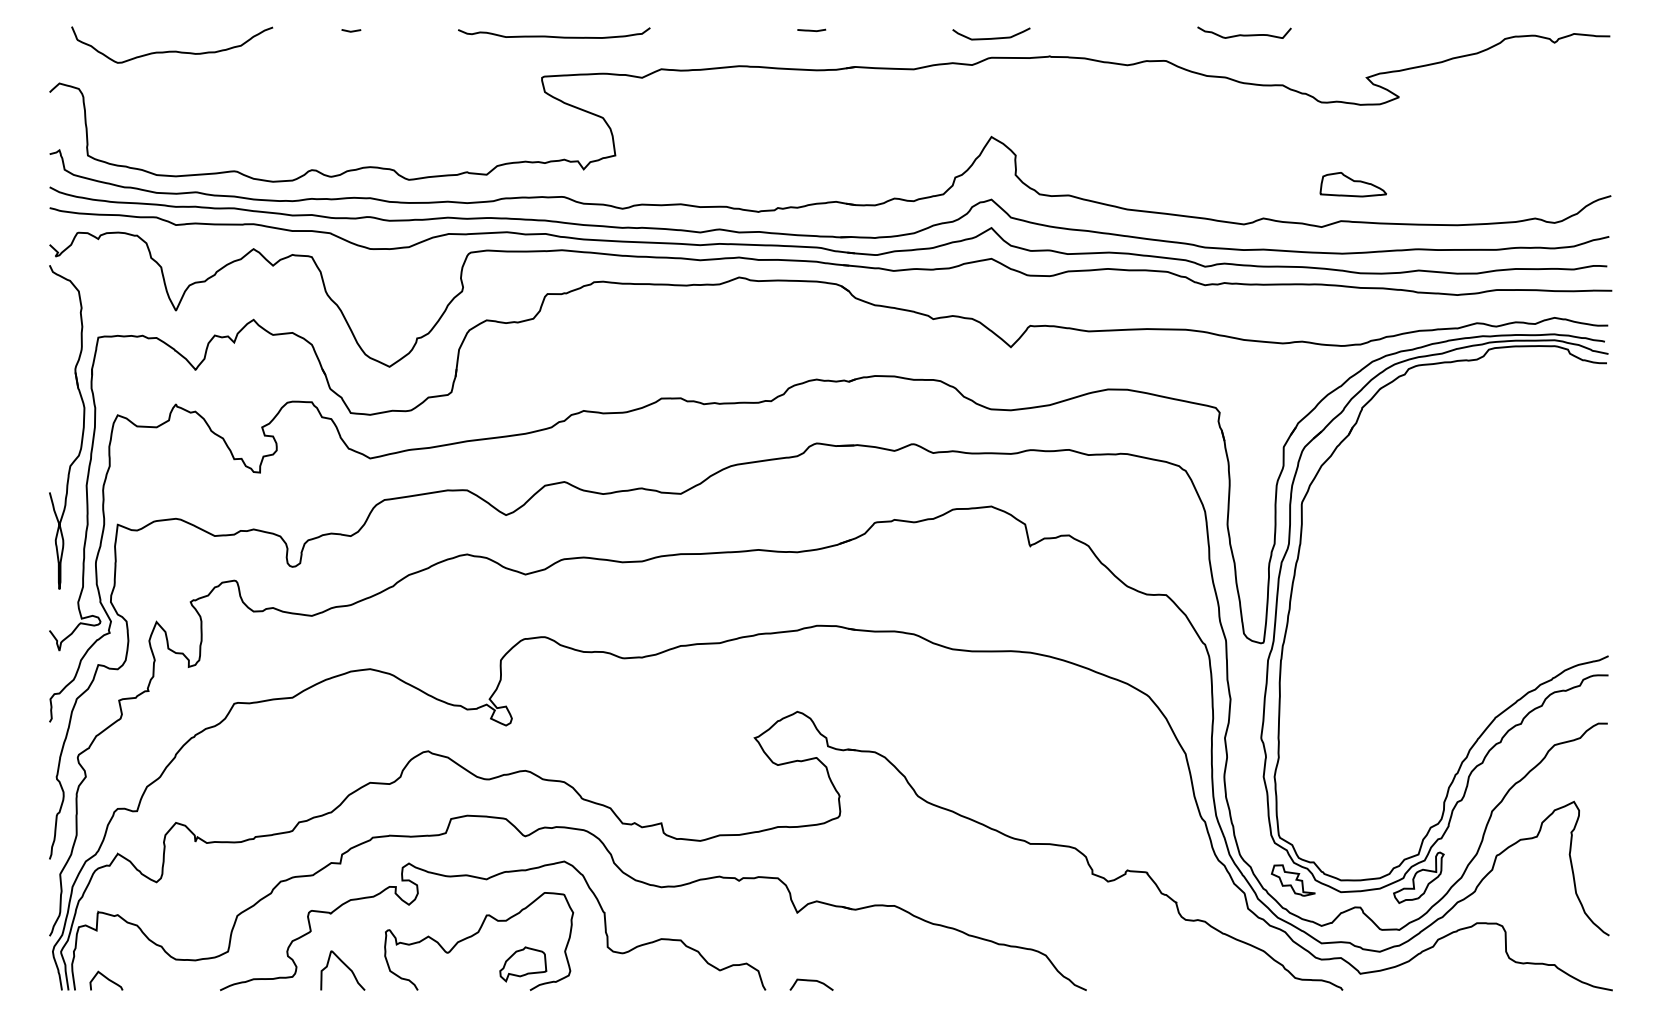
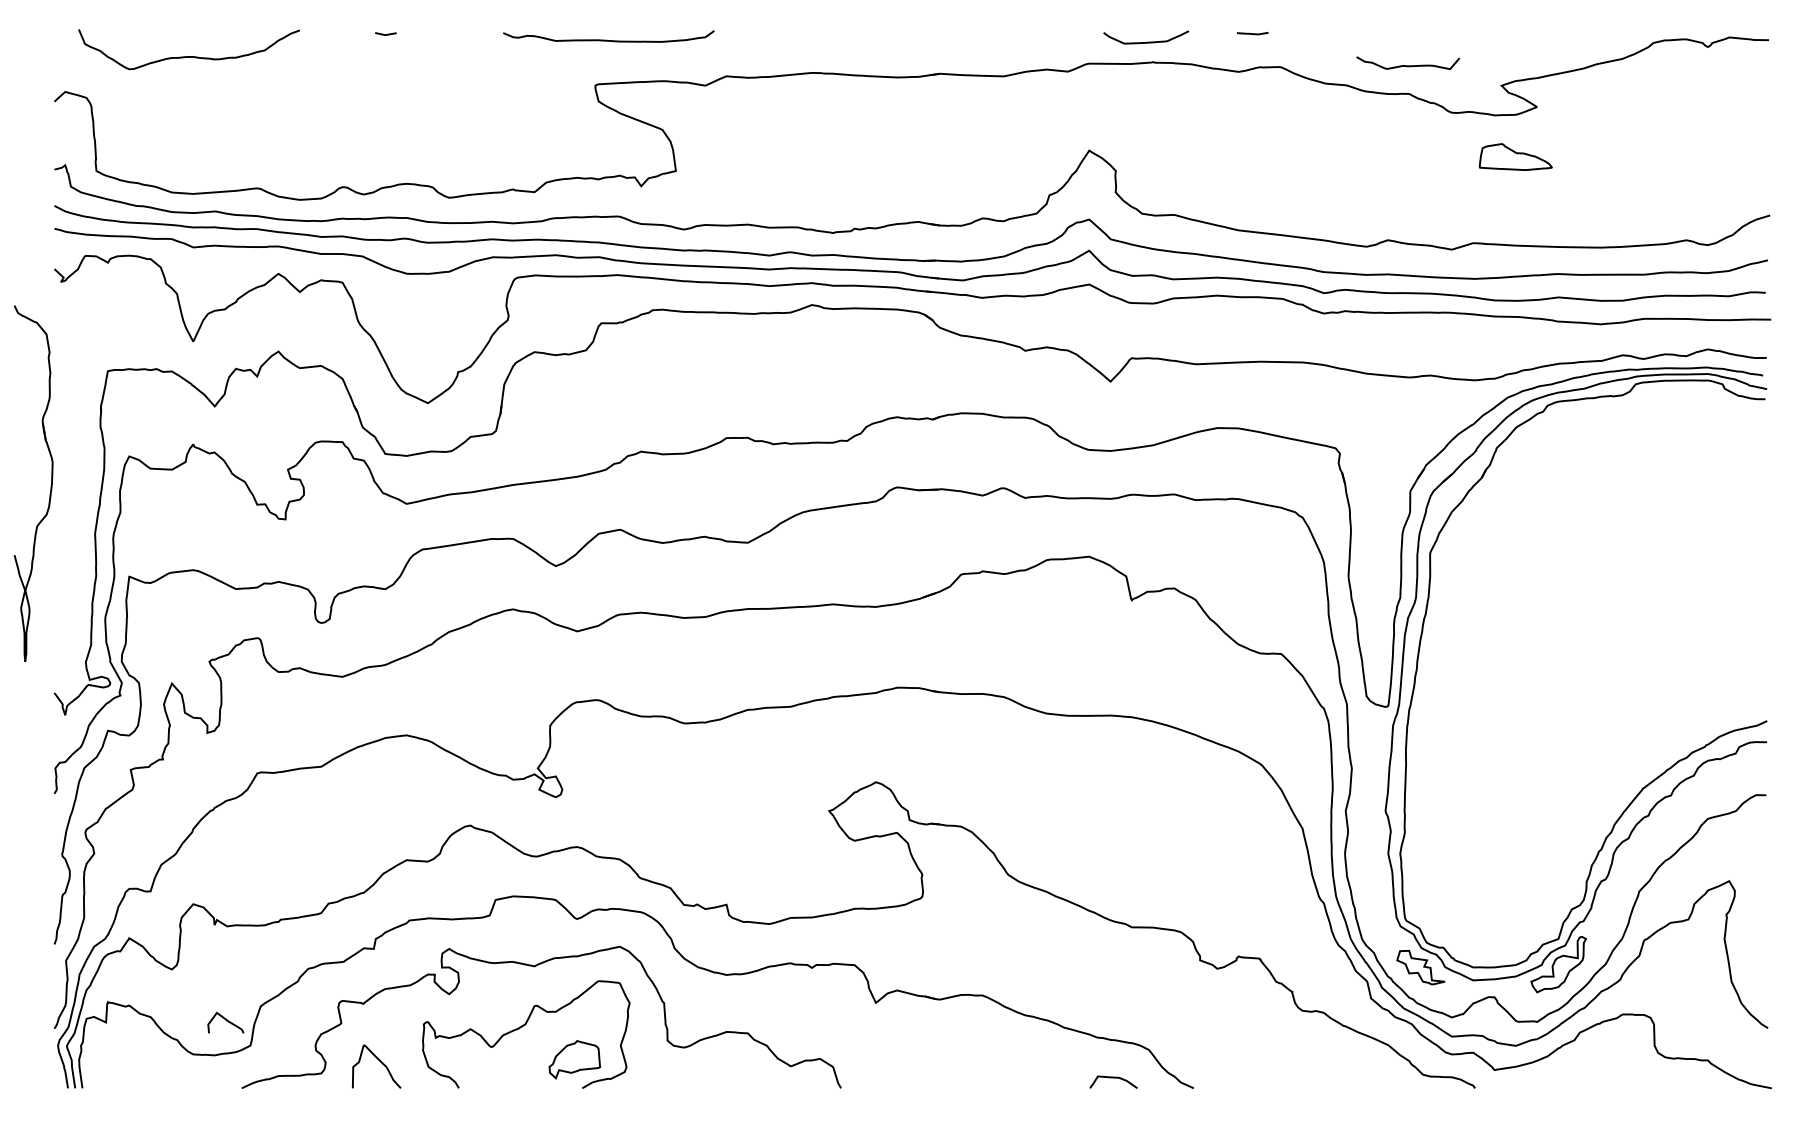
line: (811, 30) -> (1252, 33), moved
curve: (1244, 34) -> (1408, 65), moved
curve: (991, 37) -> (1146, 41), moved
part: (1353, 184) -> (1515, 156), moved
part: (82, 428) -> (50, 485), moved
curve: (107, 979) -> (226, 1021), moved
curve: (811, 981) -> (1113, 1078), moved

